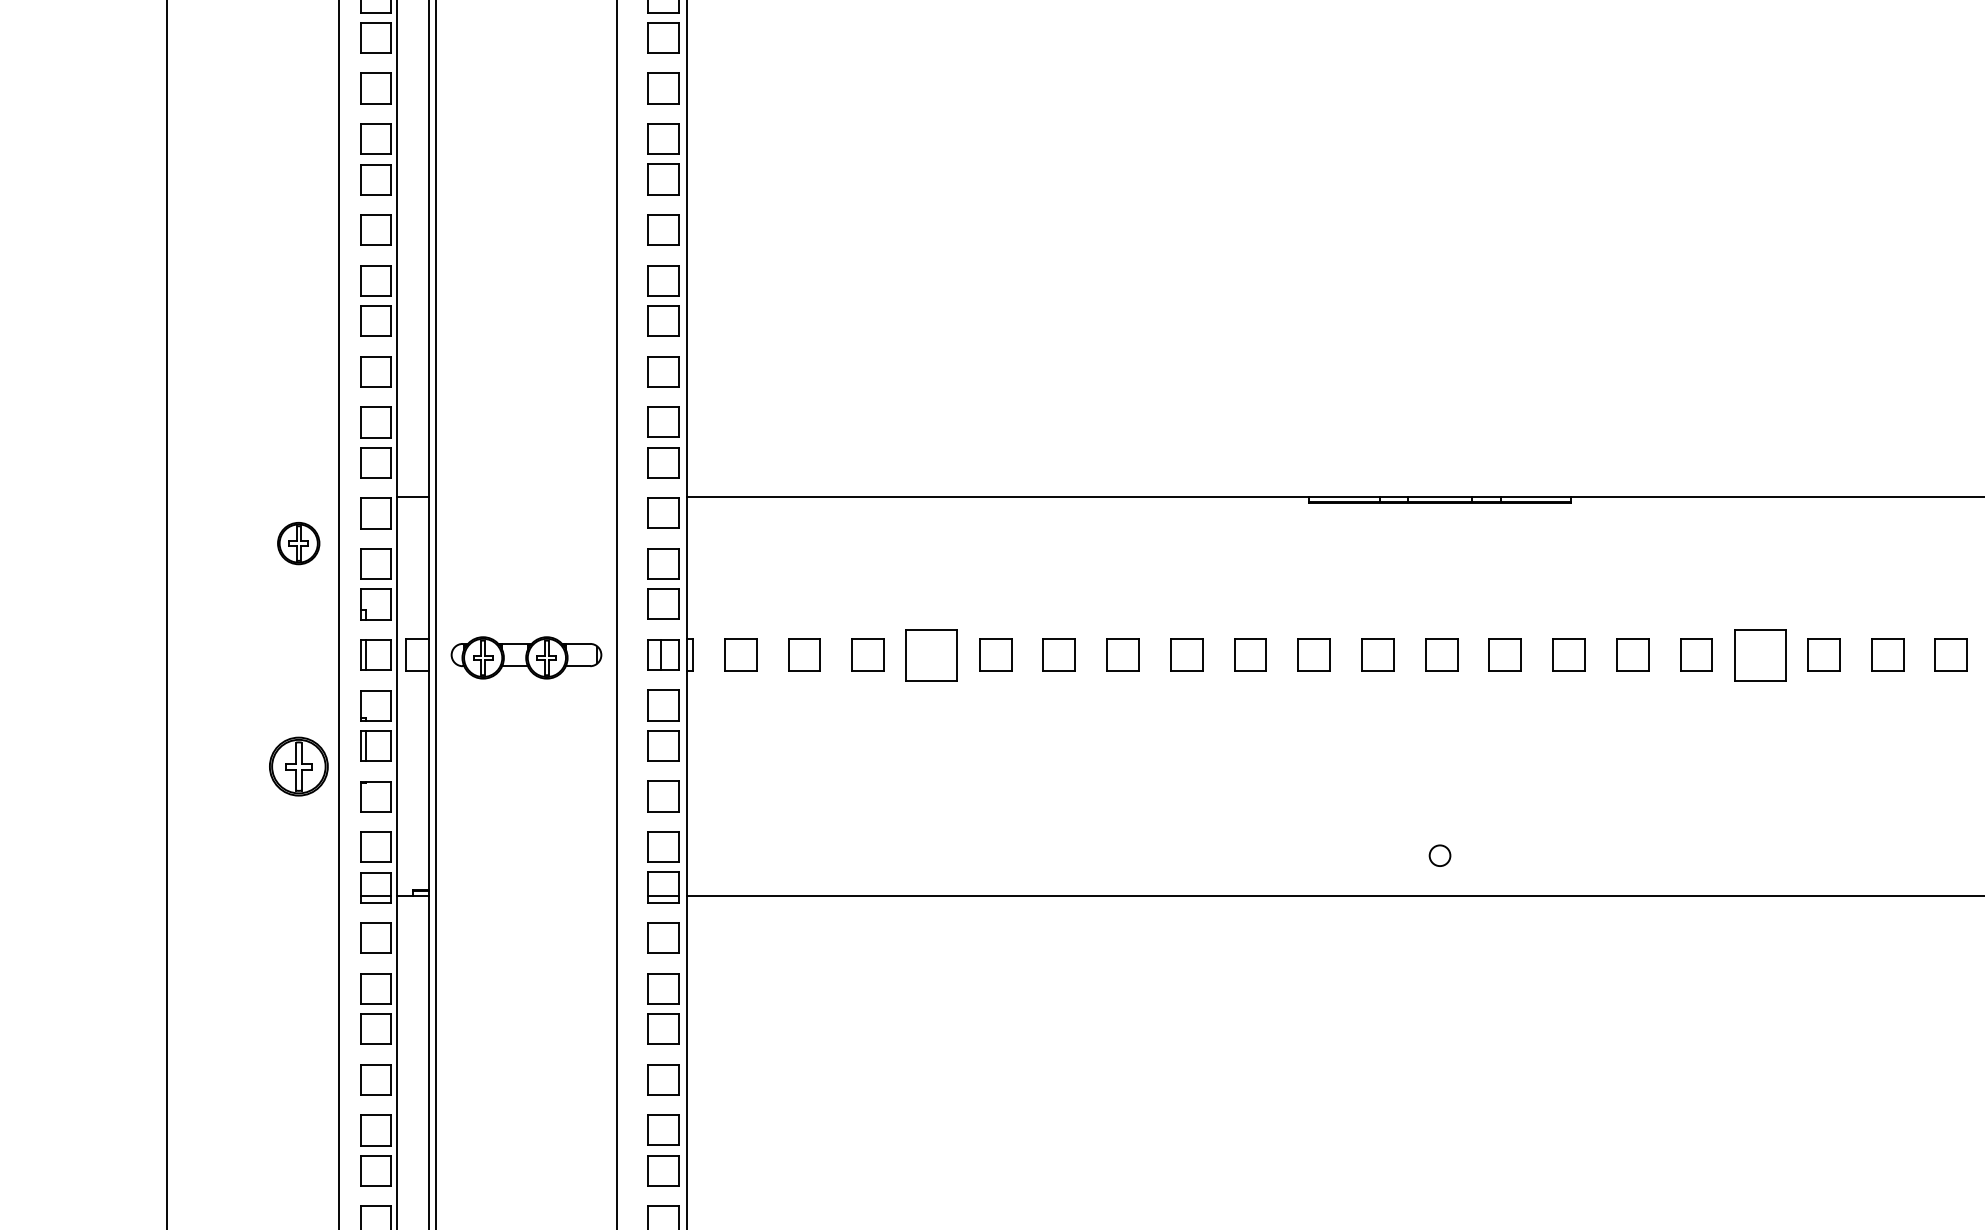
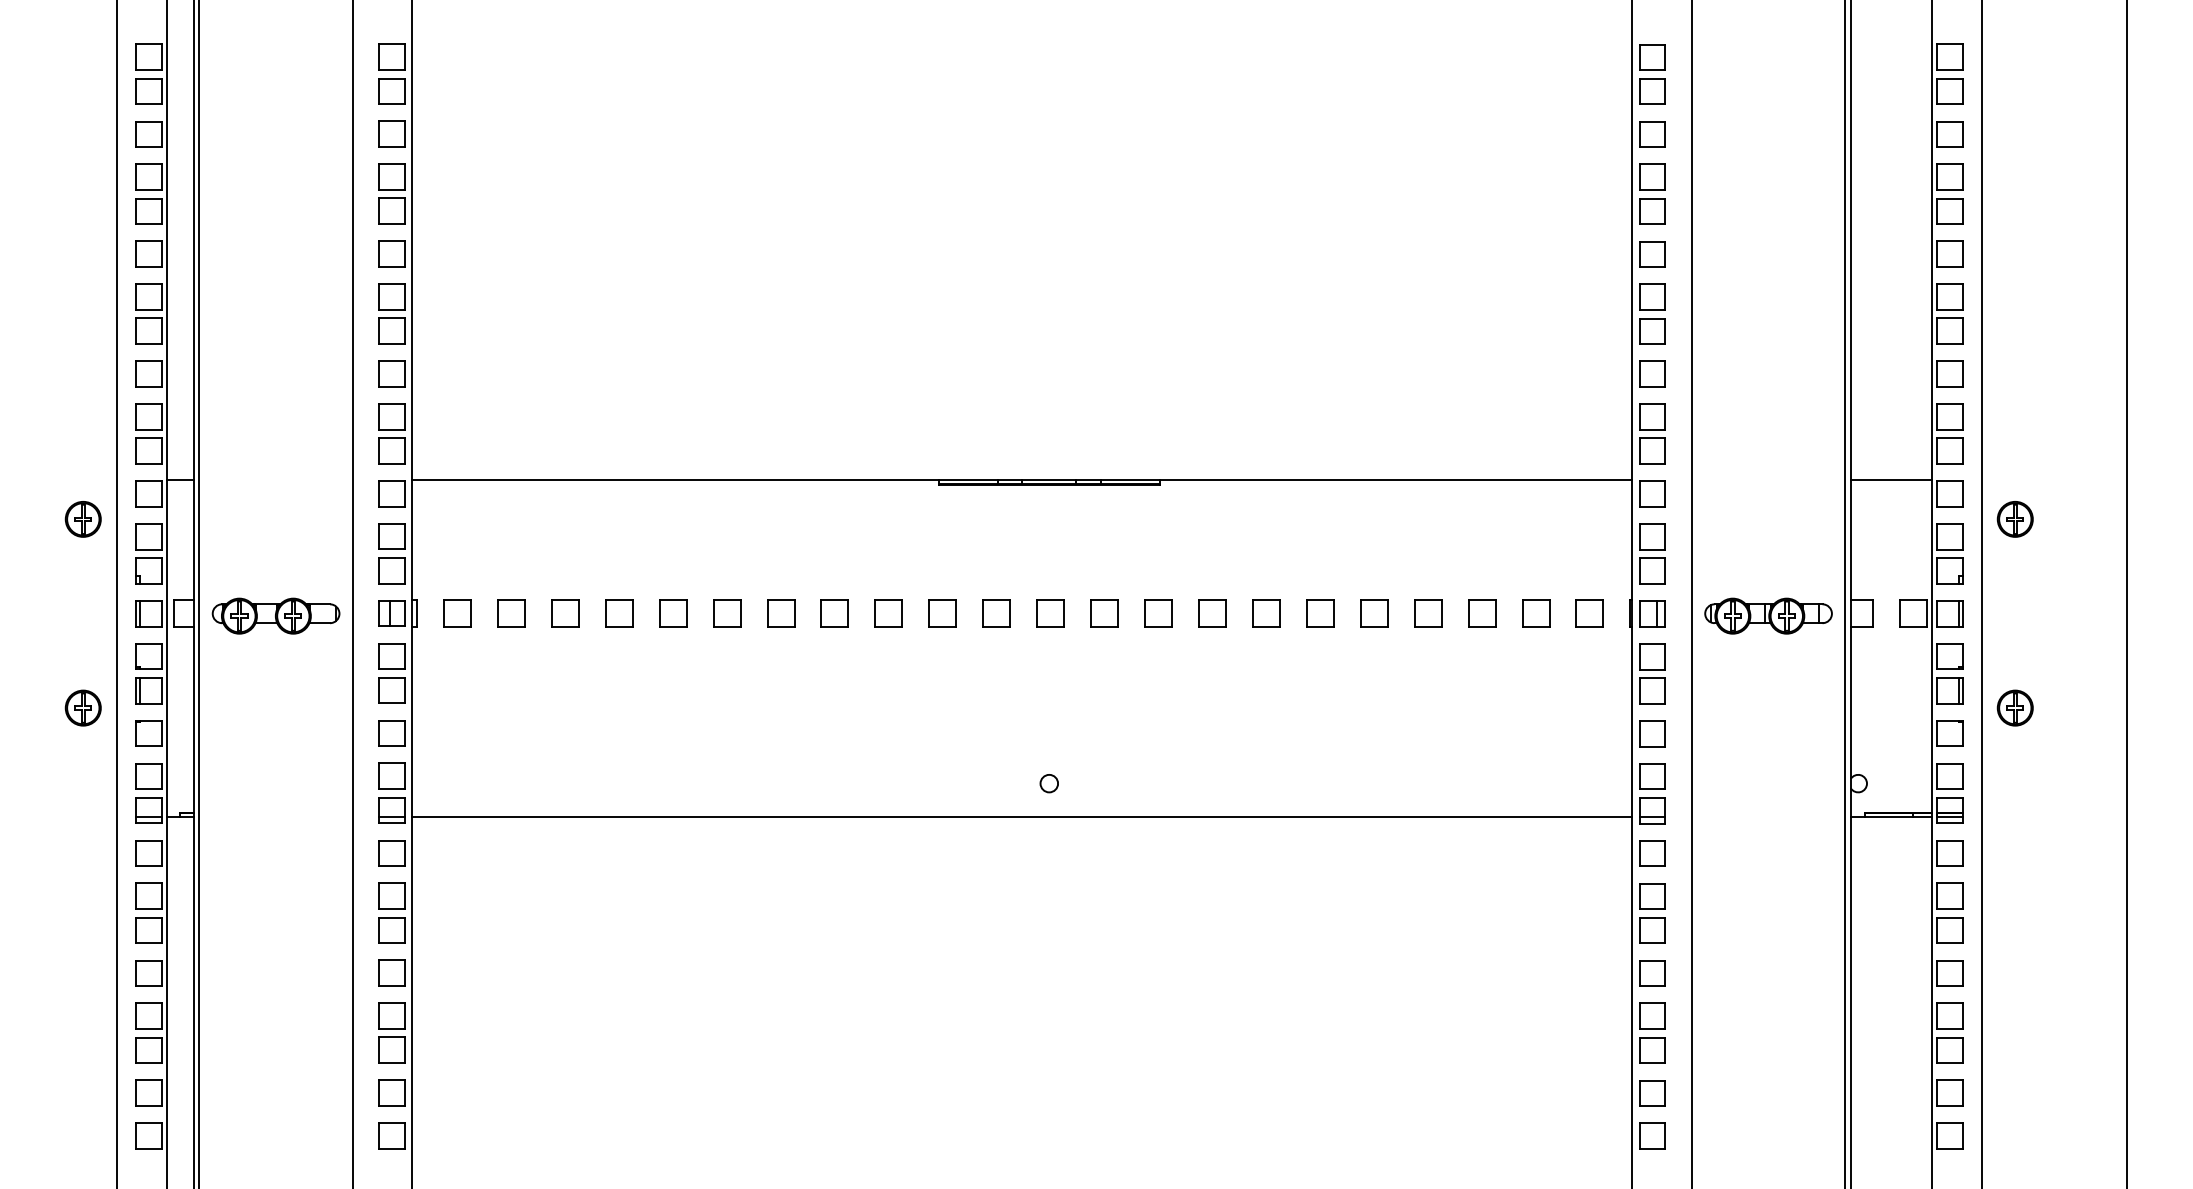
part: (932, 654) -> (619, 613), size x0.62
part: (1760, 654) -> (1320, 613), size x0.62
part: (297, 765) -> (82, 707), size x0.71

